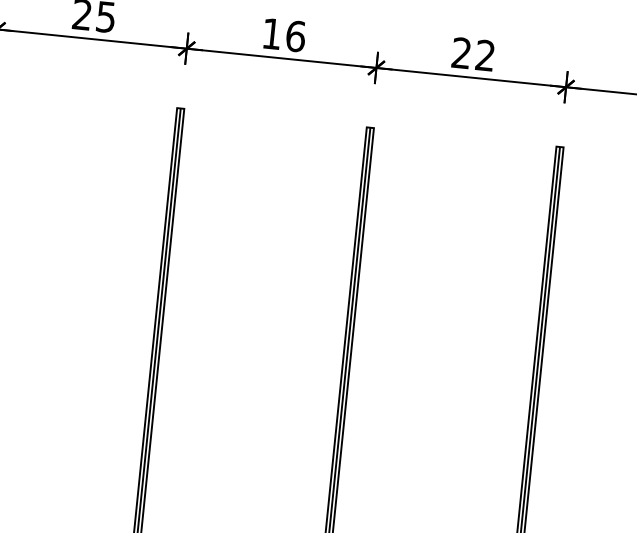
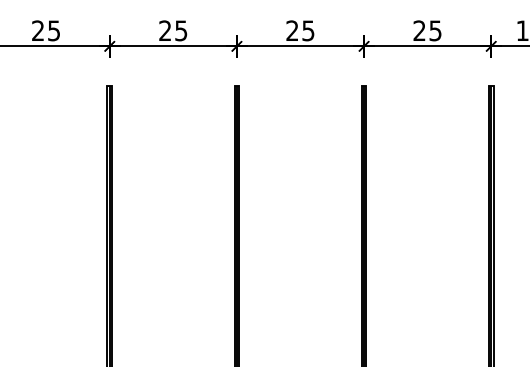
text: (284, 34) -> (173, 30), 16 -> 25
text: (485, 55) -> (308, 30), 22 -> 25

